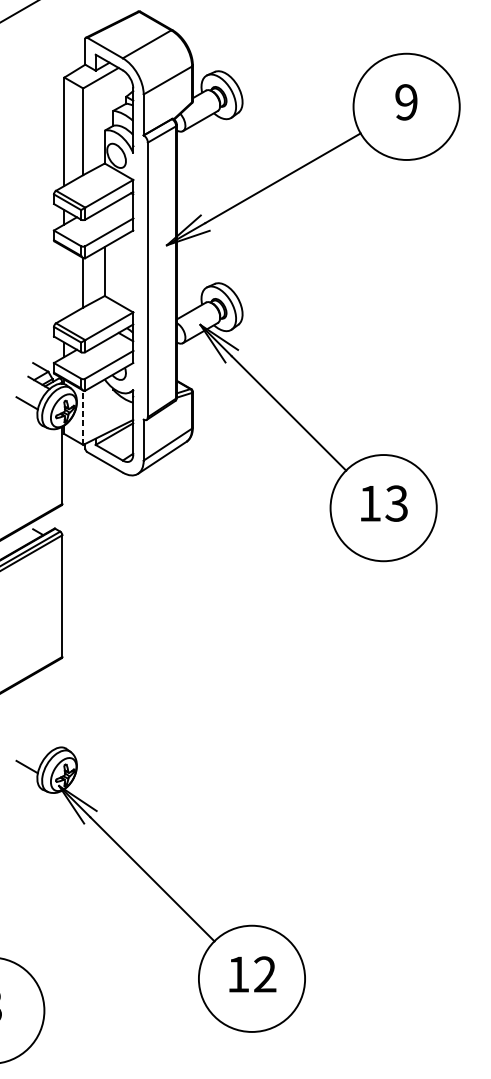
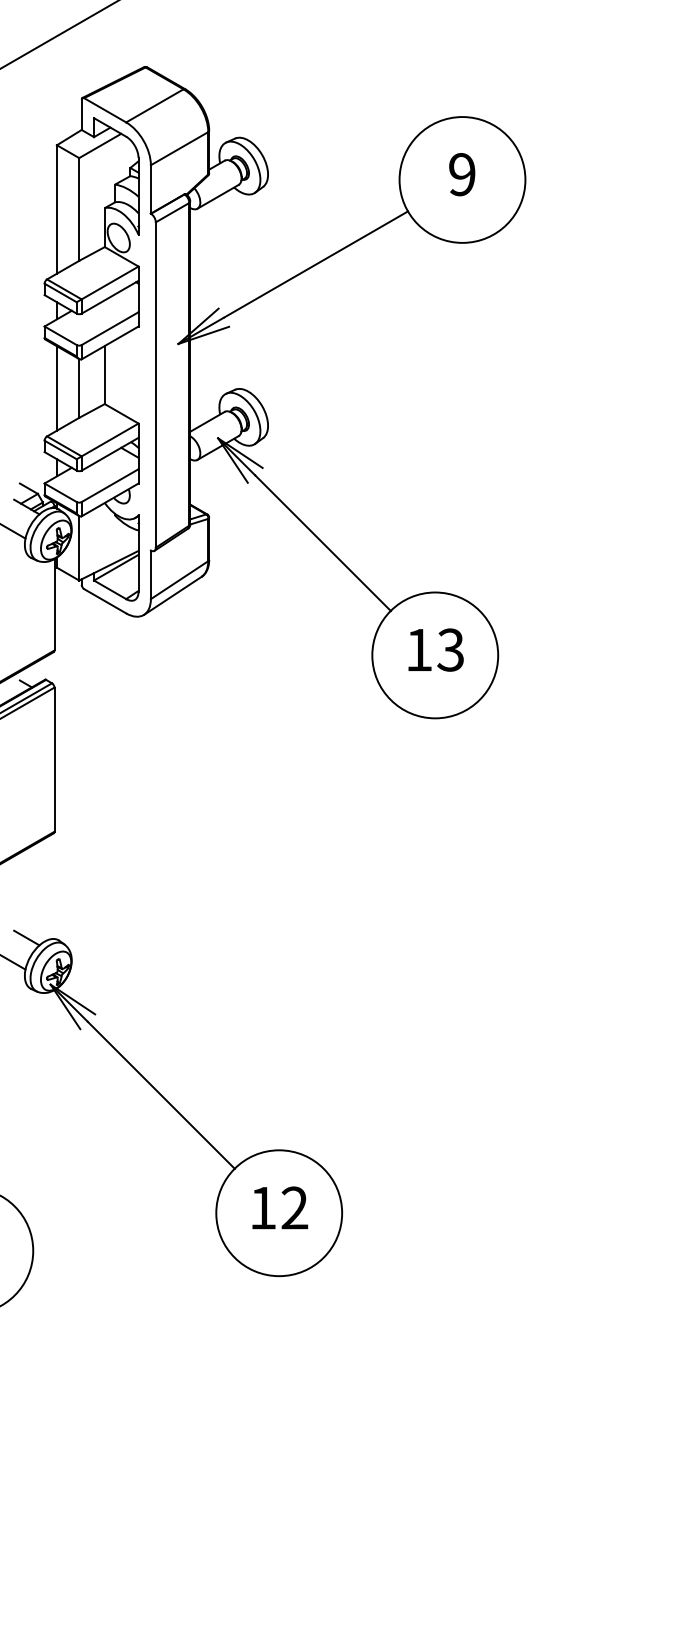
line: (64, 282) -> (56, 388), added
line: (83, 417) -> (79, 547), dashed -> solid
line: (38, 746) -> (26, 937), added

